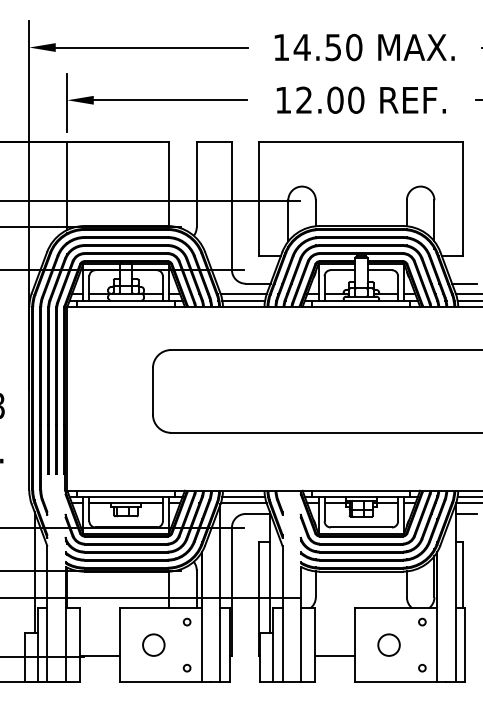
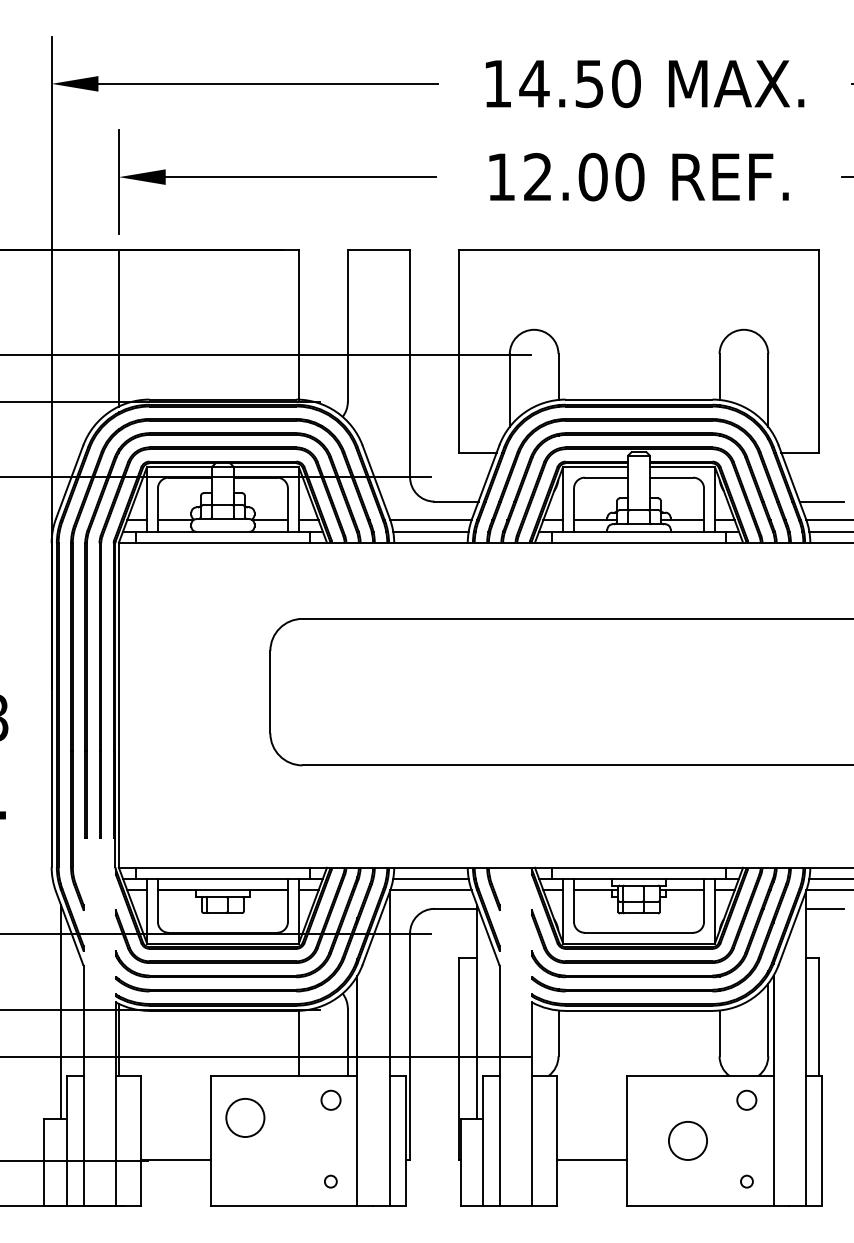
circle: (186, 621) -> (329, 1099), size x1.6
circle: (422, 621) -> (747, 1099), size x1.6
circle: (153, 644) -> (244, 1116), moved

